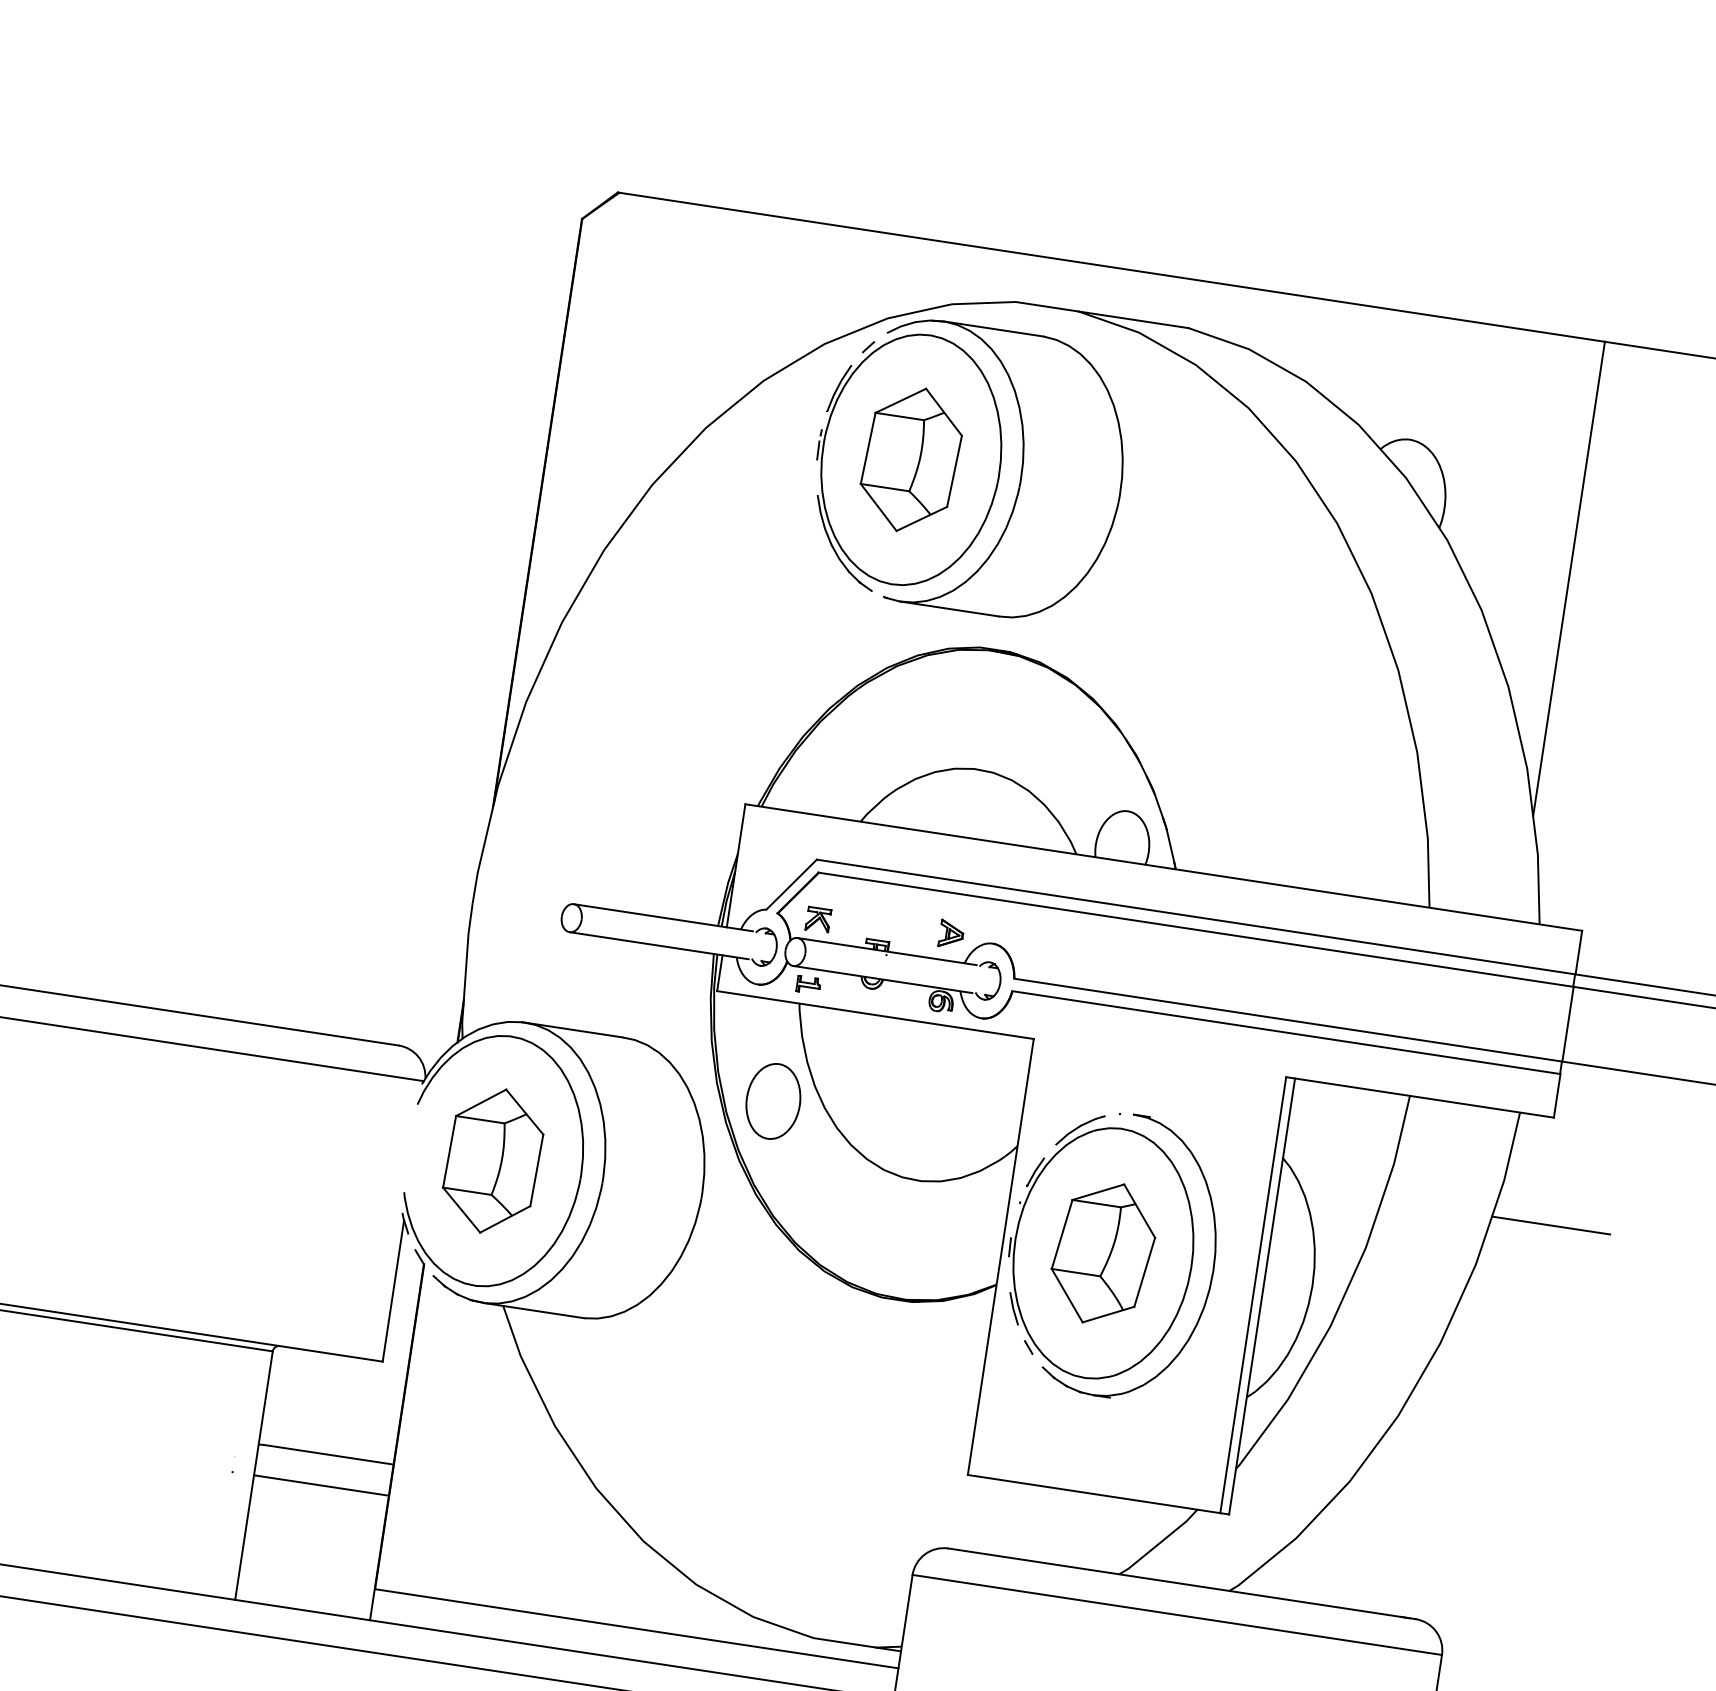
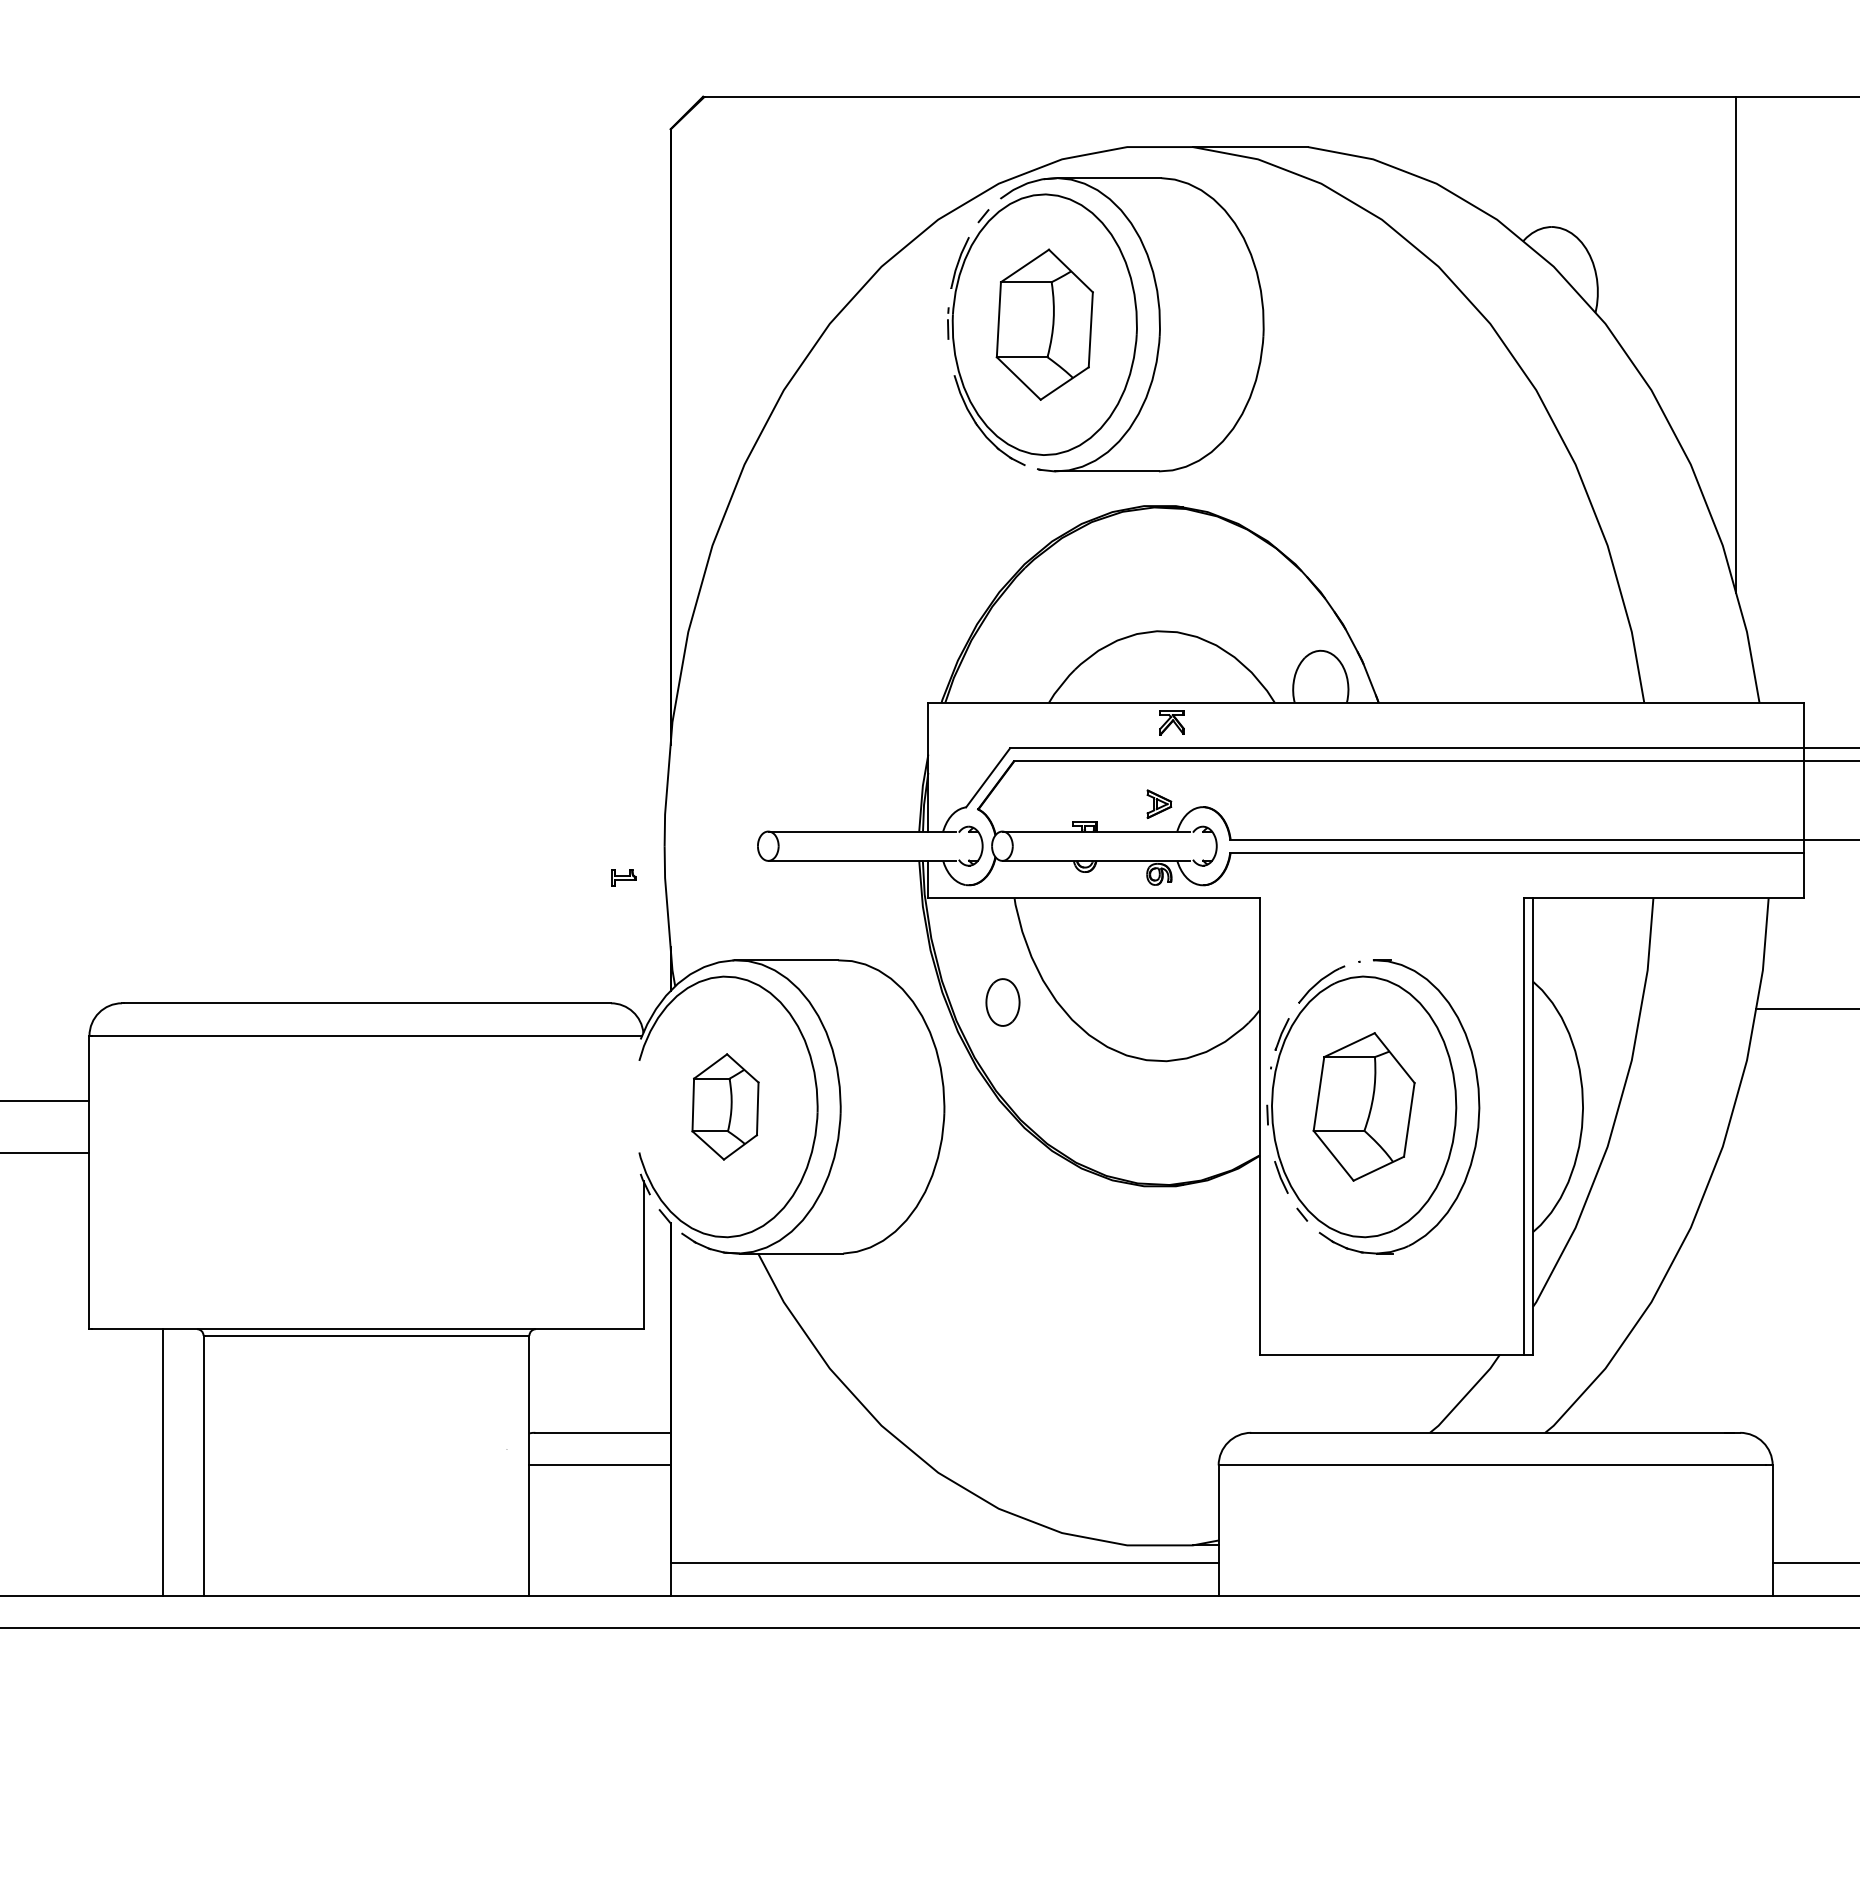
part: (818, 919) -> (1171, 722), moved
part: (808, 984) -> (623, 877), moved
part: (772, 1101) -> (1002, 1002), size x0.6
part: (493, 1160) -> (725, 1106), size x0.7

